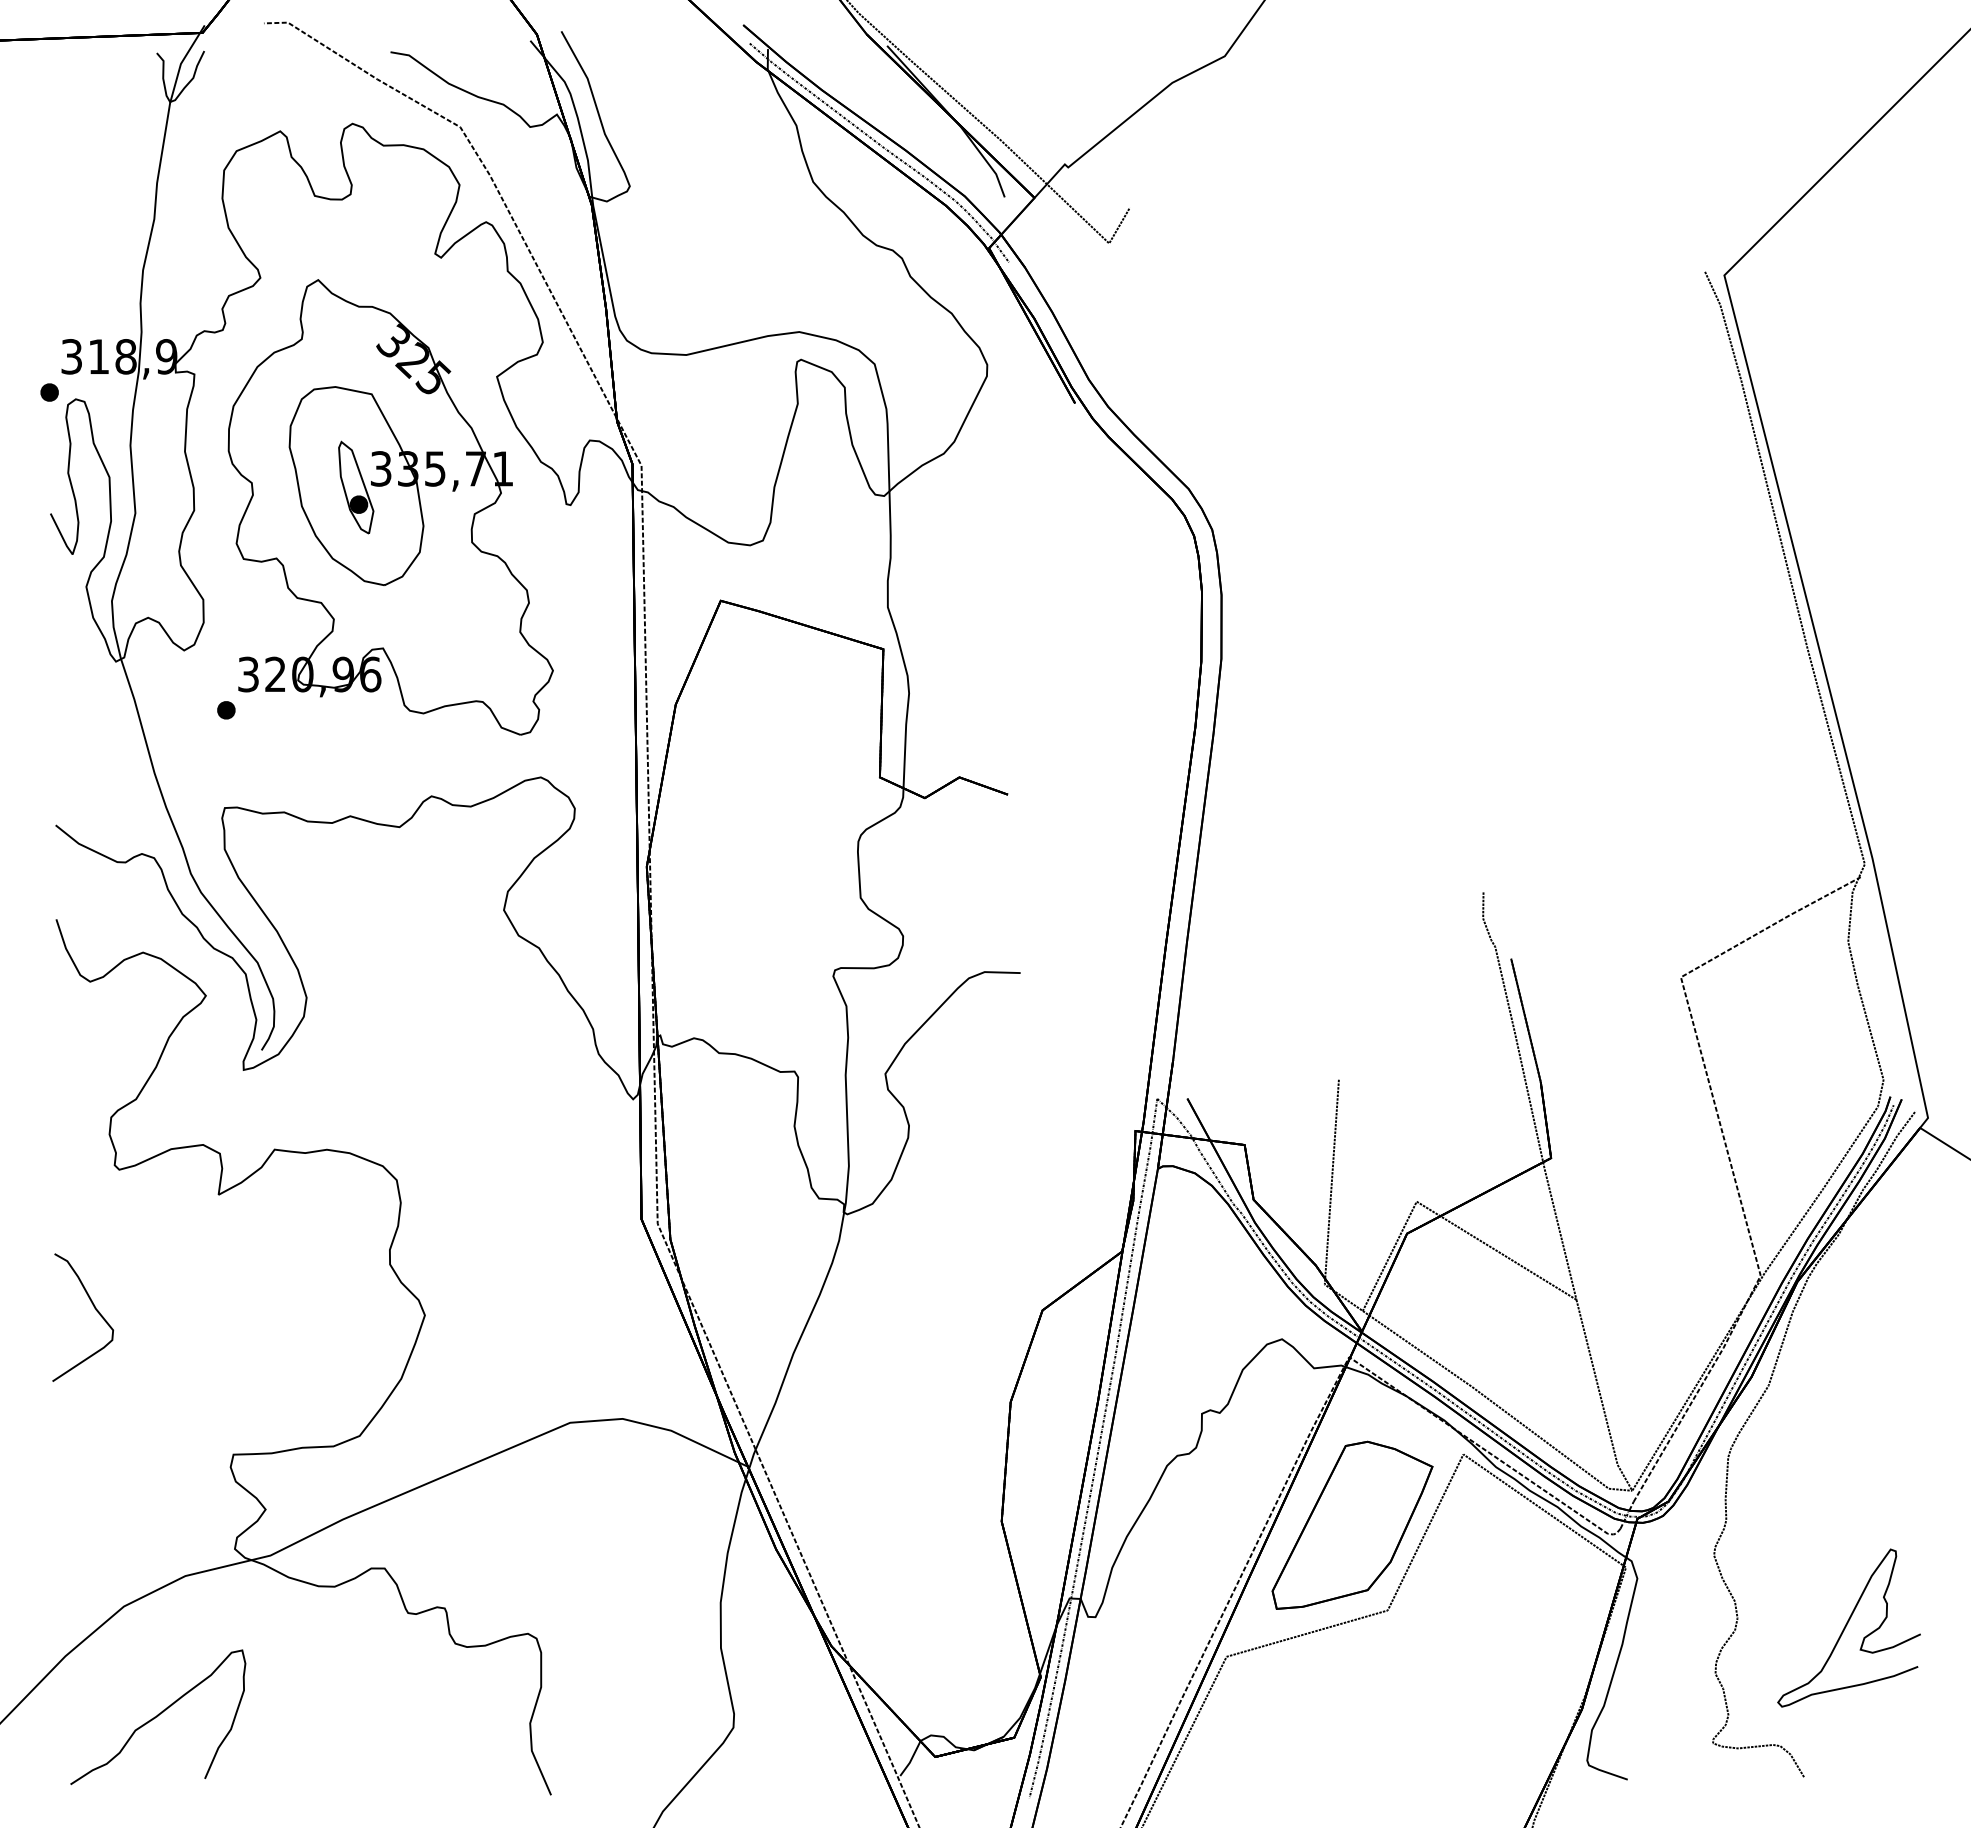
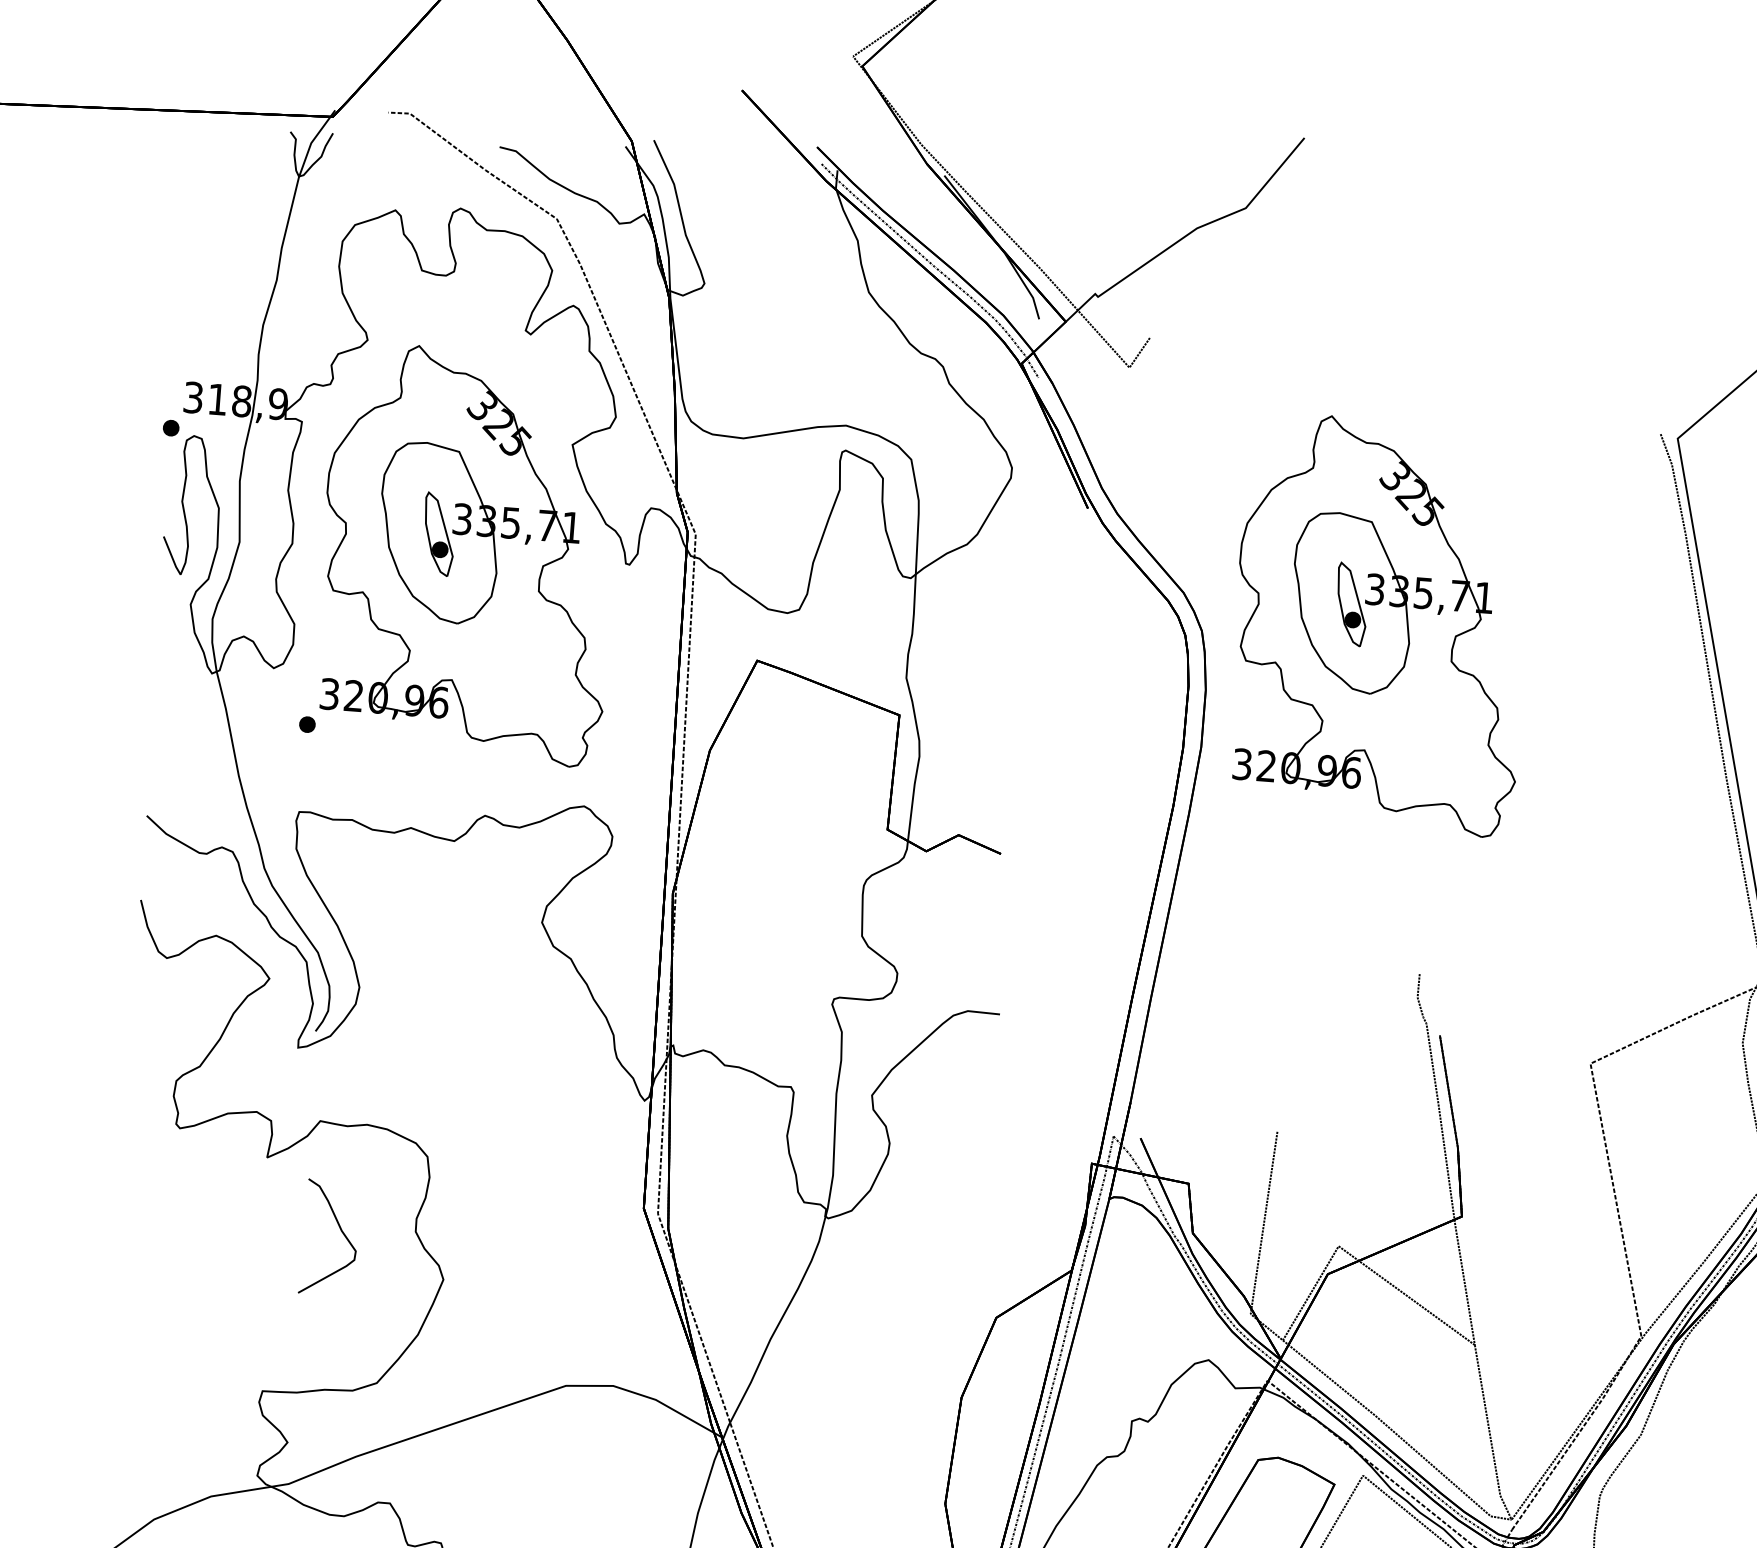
part: (1410, 507) -> (1380, 624), added
curve: (95, 1310) -> (341, 1232), moved

